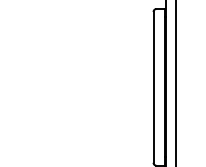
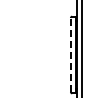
line: (152, 88) -> (70, 55), solid -> dashed

